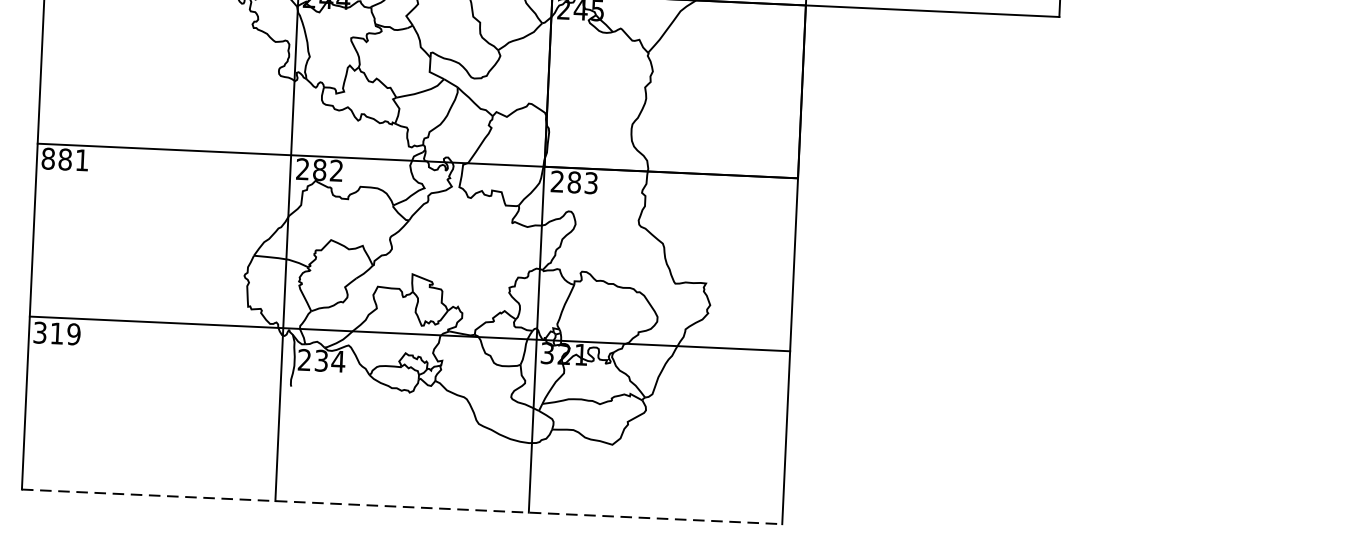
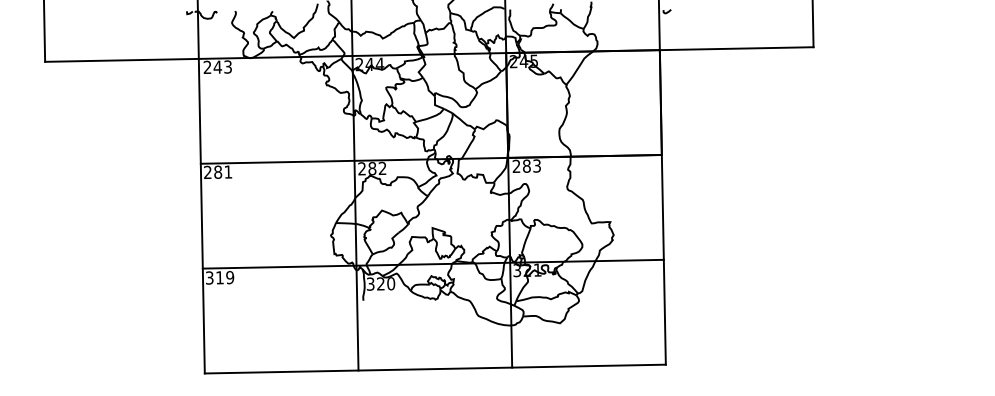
text: (47, 158) -> (207, 172), 881 -> 281
text: (320, 360) -> (380, 283), 234 -> 320
line: (402, 507) -> (435, 369), dashed -> solid

